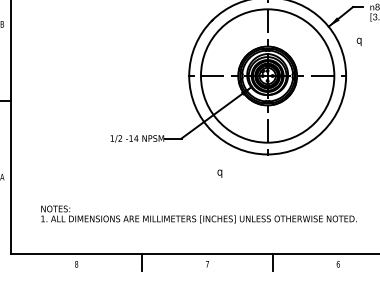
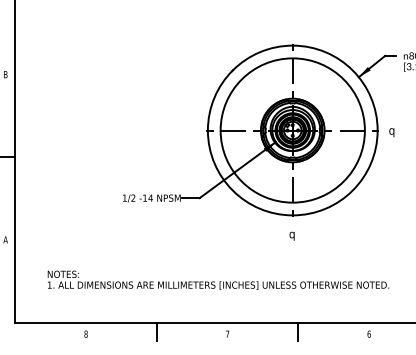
text: (358, 41) -> (391, 132), moved
text: (219, 173) -> (291, 235), moved

